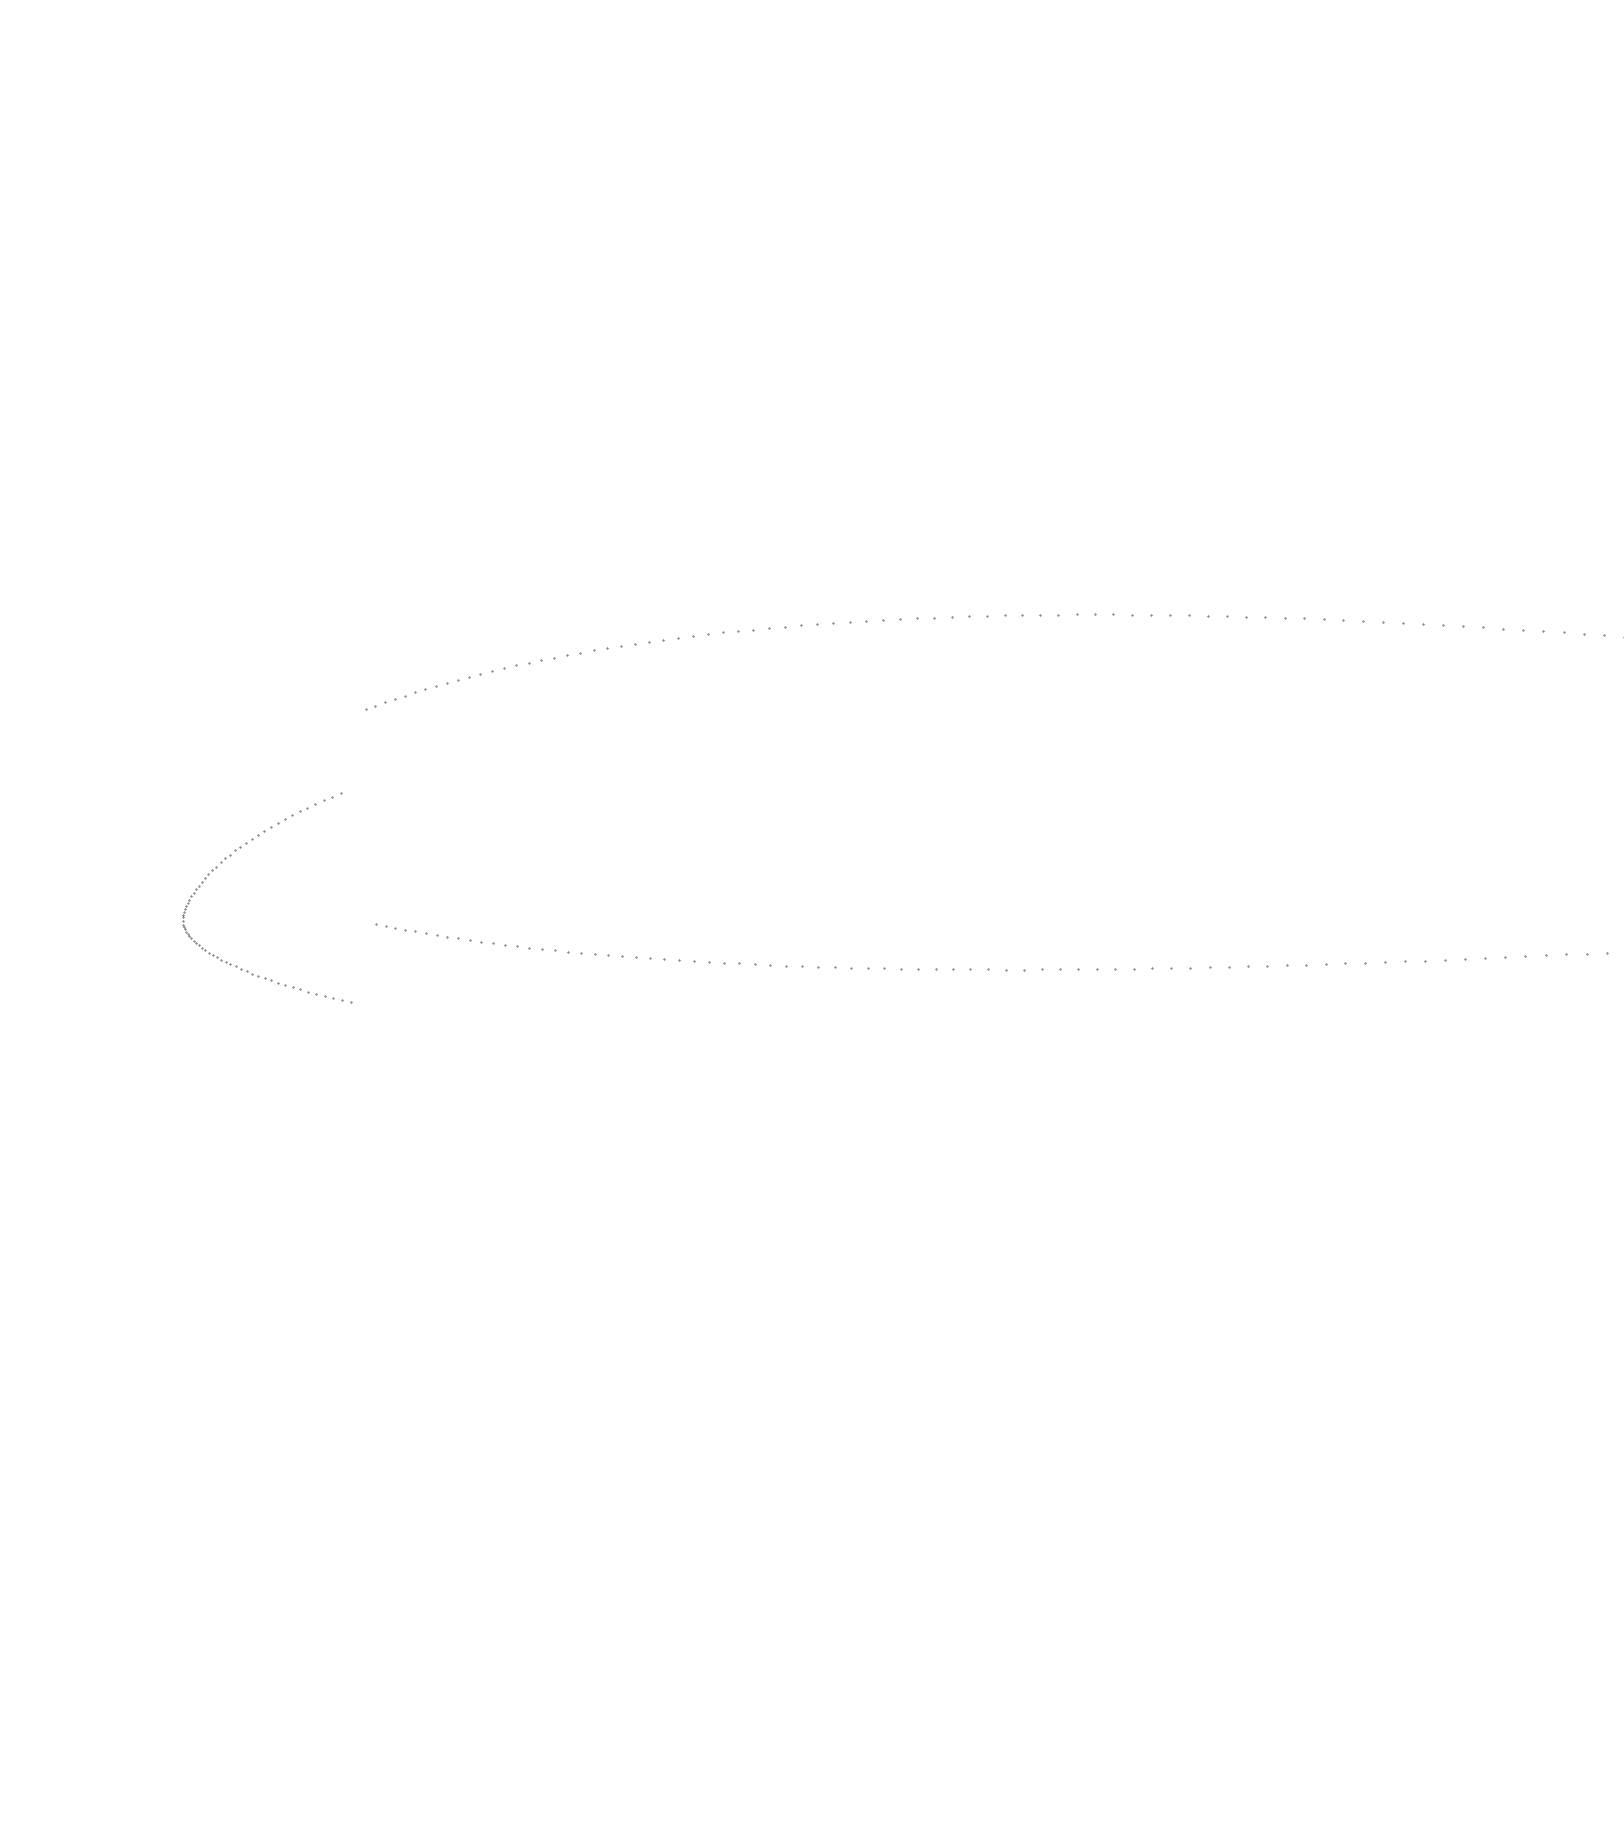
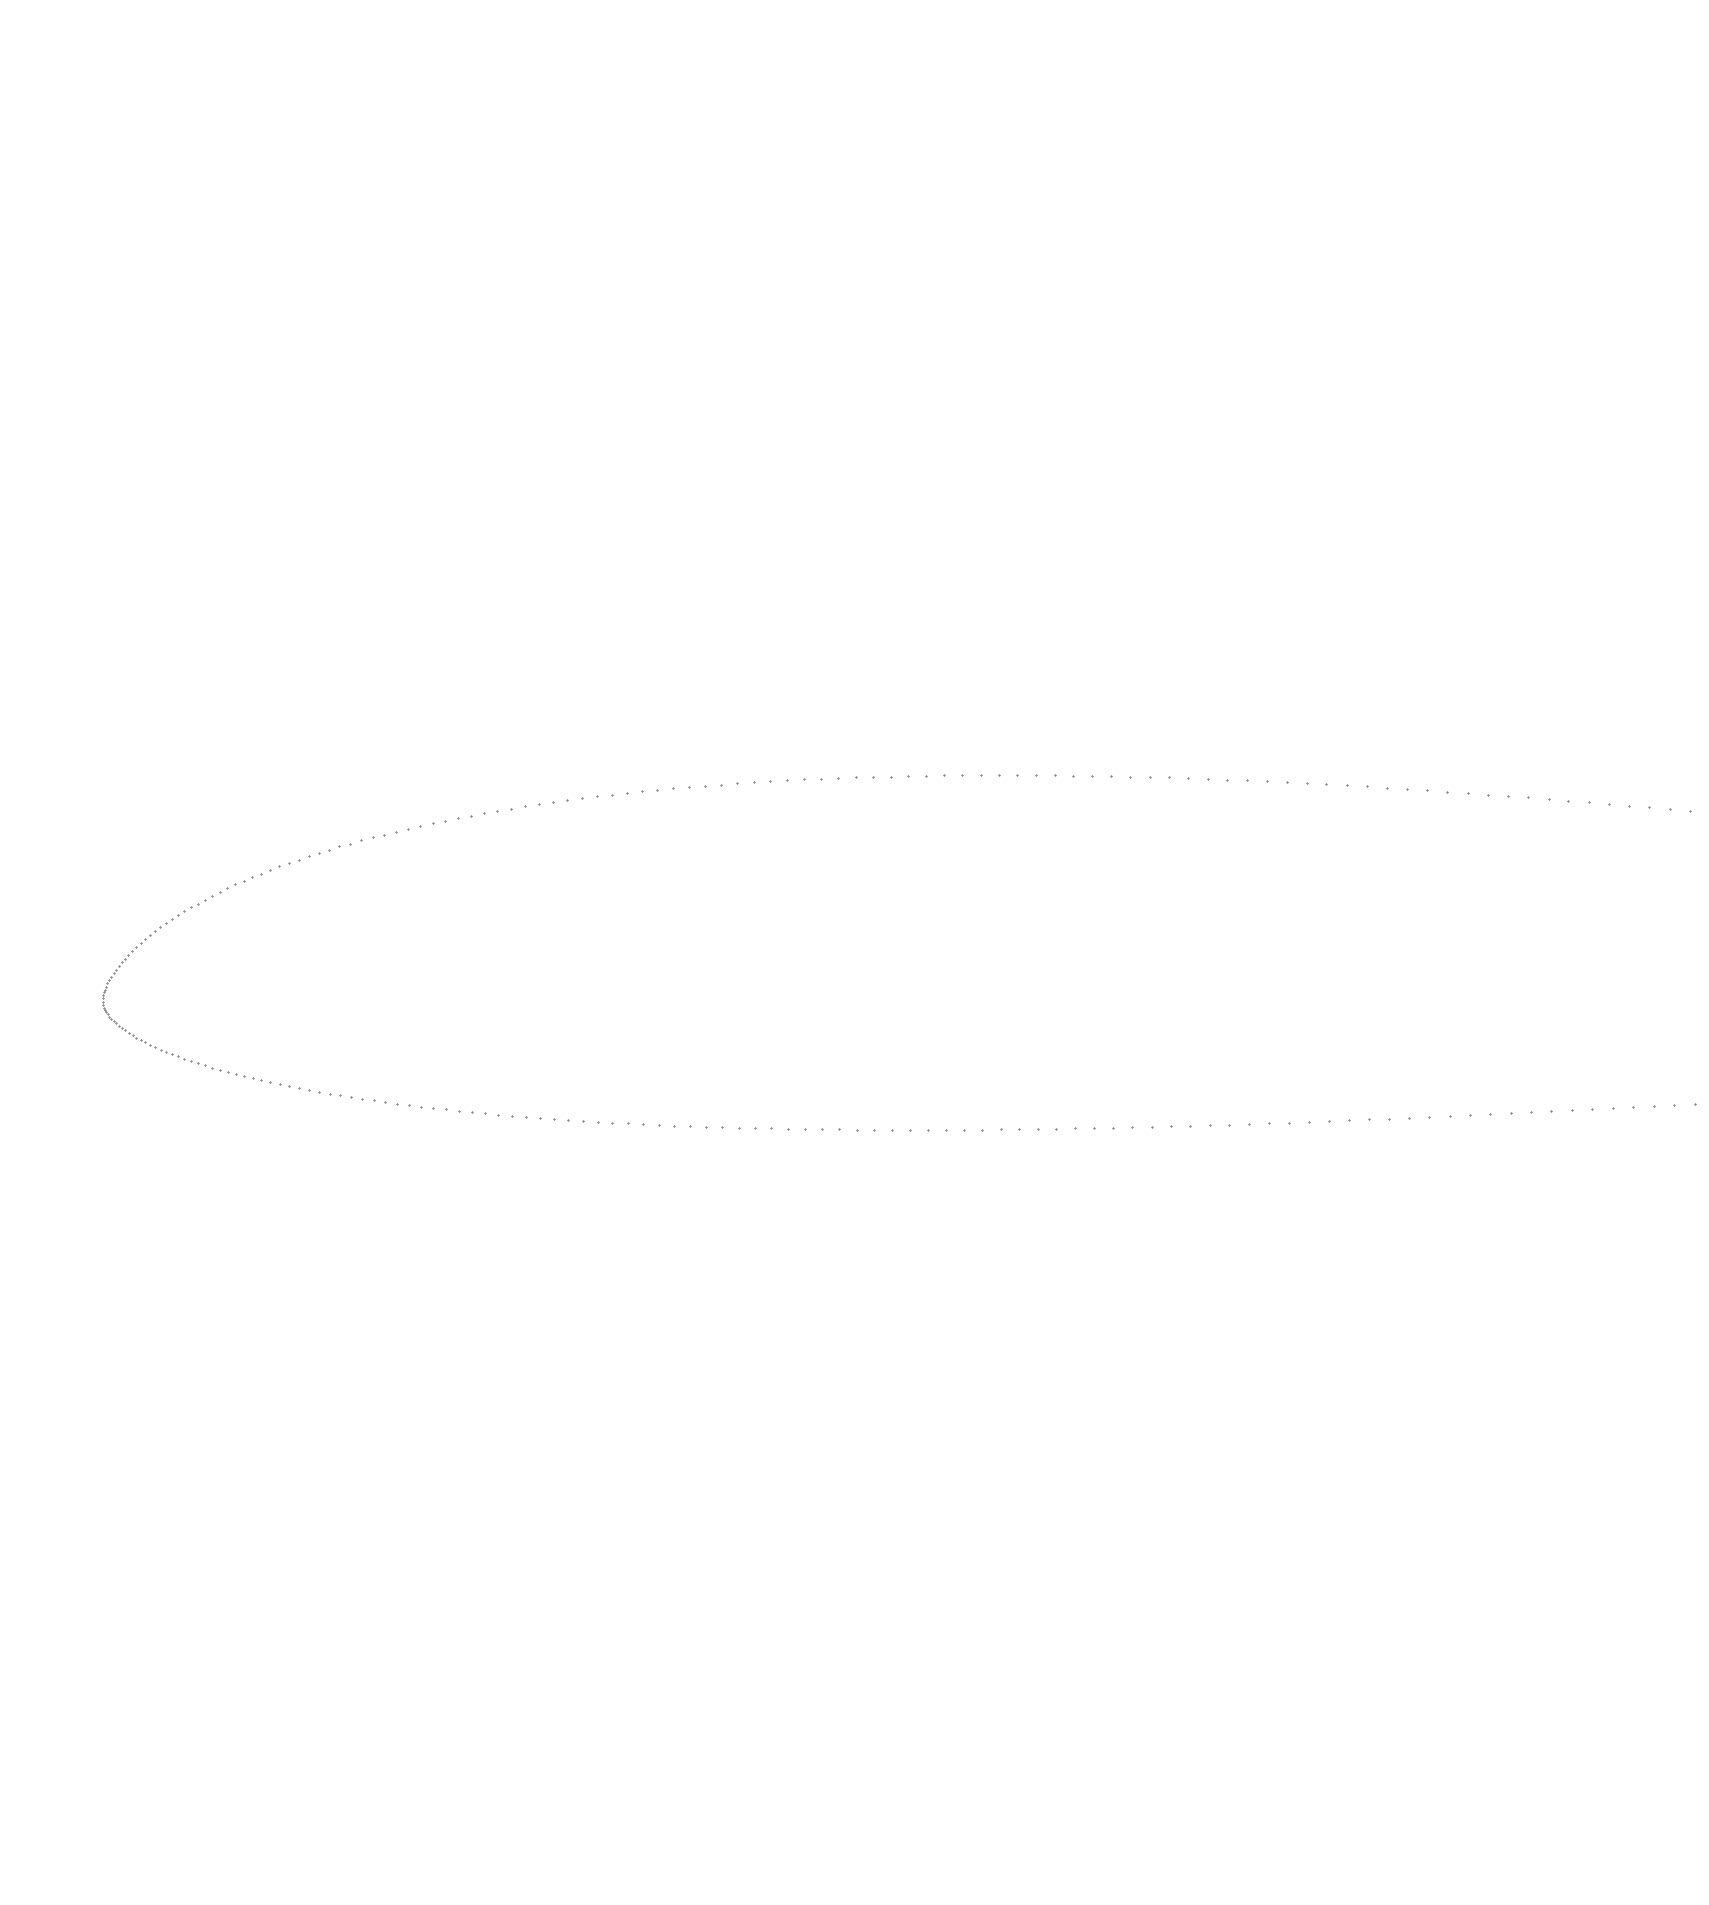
part: (230, 855) -> (150, 936), moved

